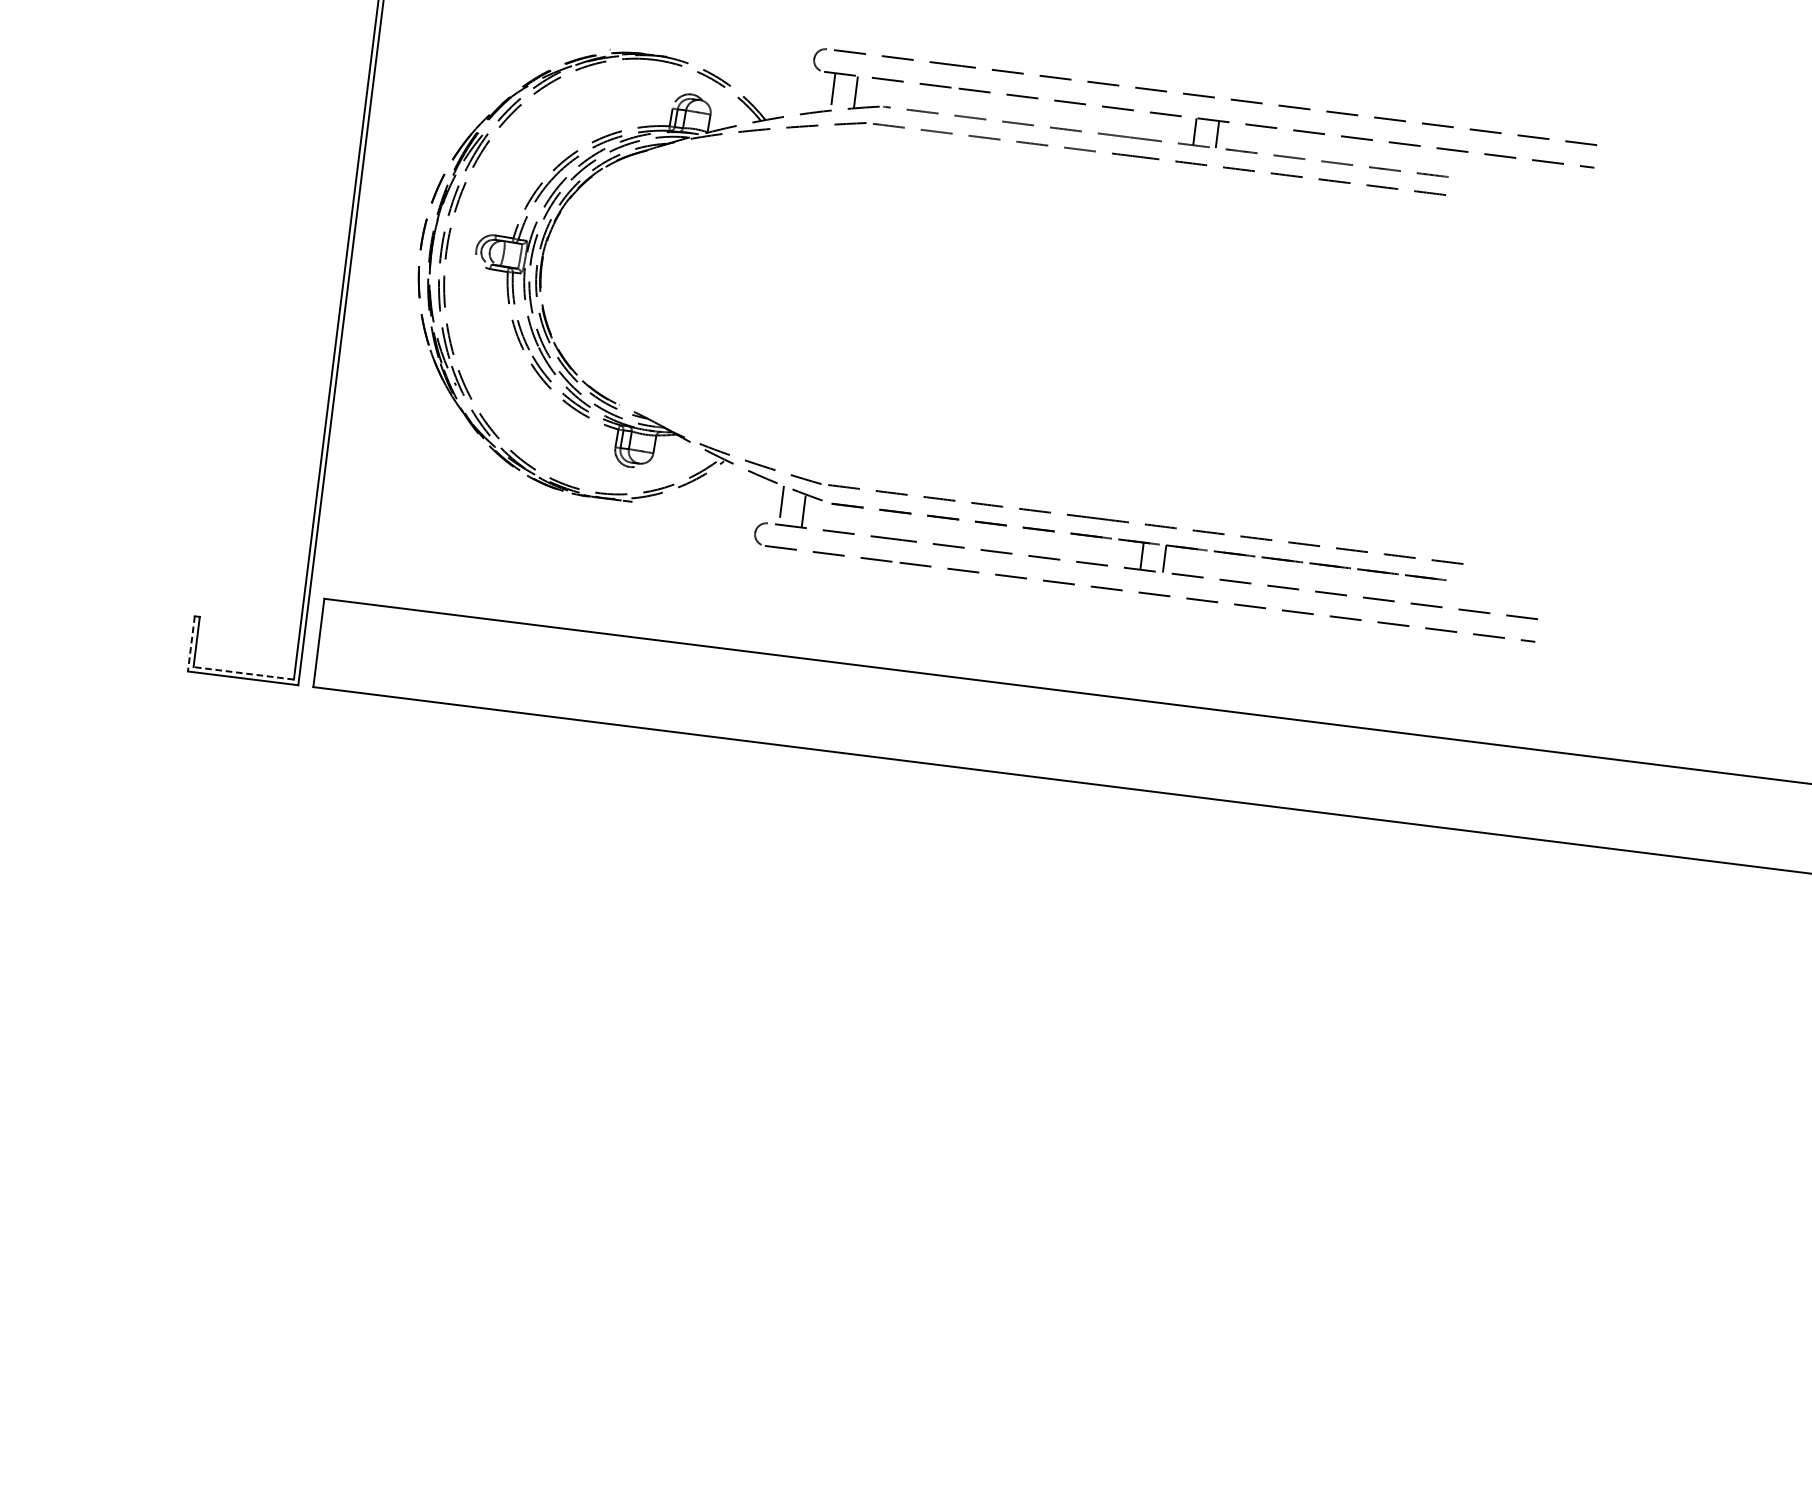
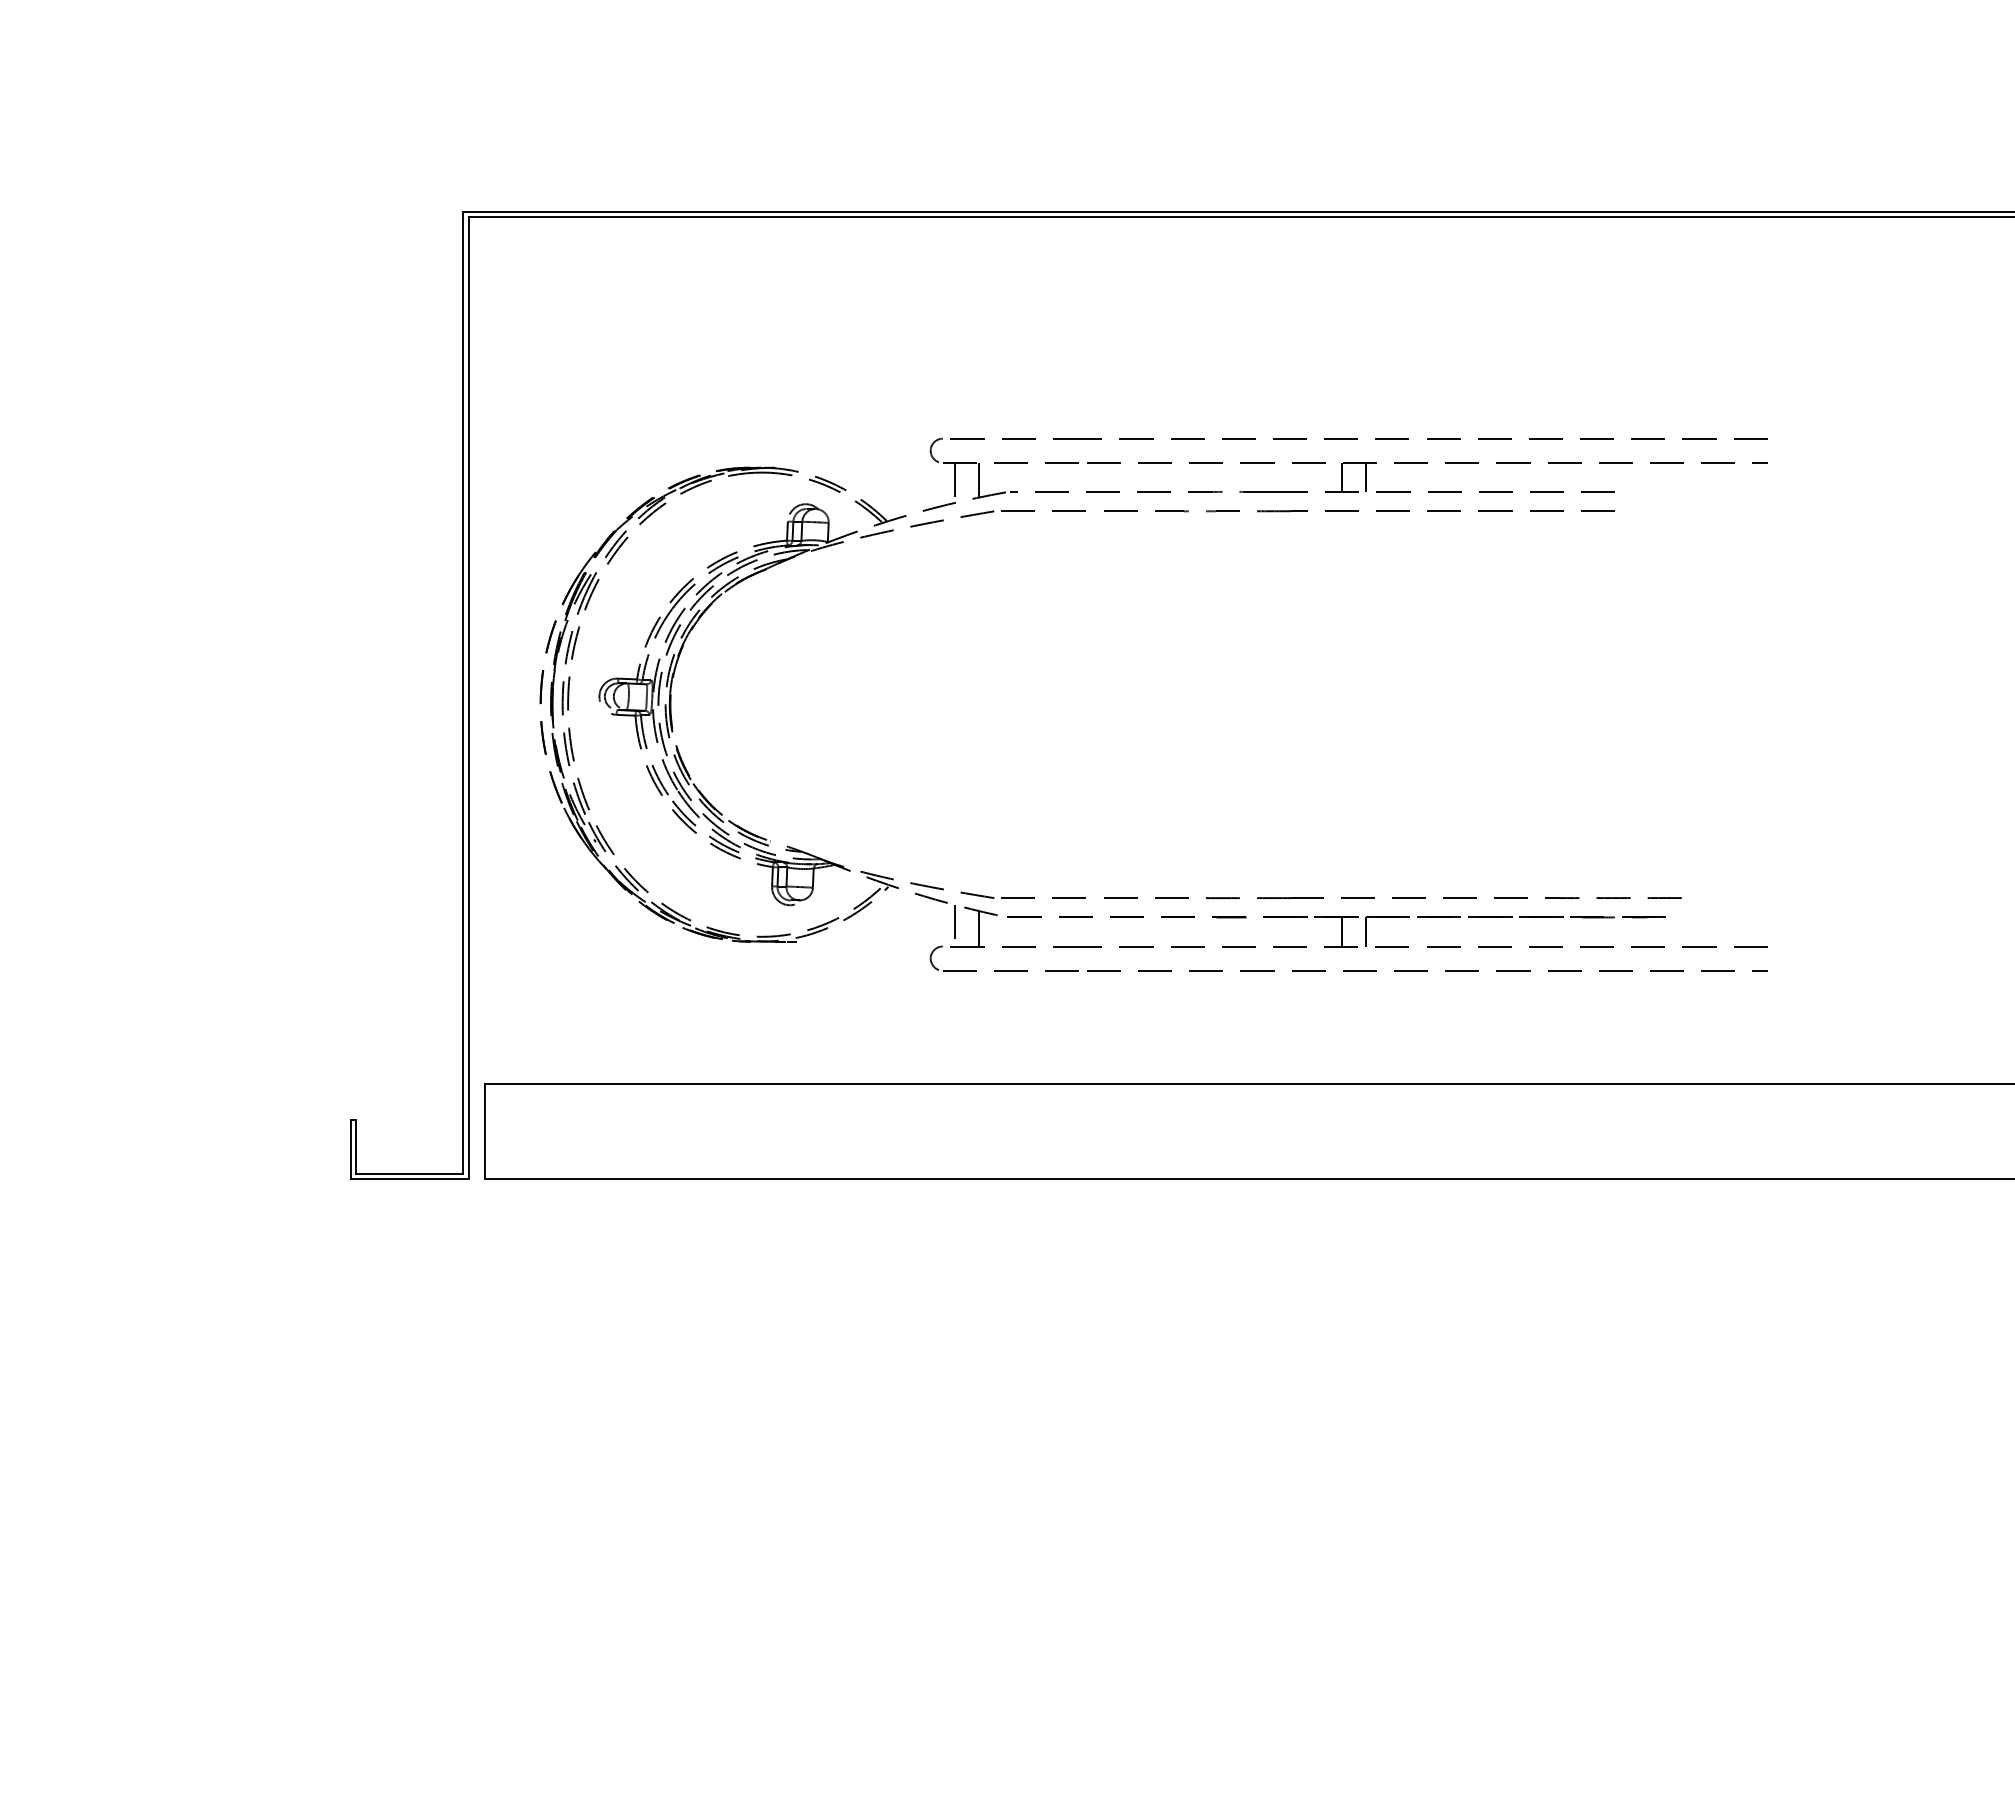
line: (191, 643) -> (350, 1149), dashed -> solid
line: (243, 673) -> (409, 1173), dashed -> solid

